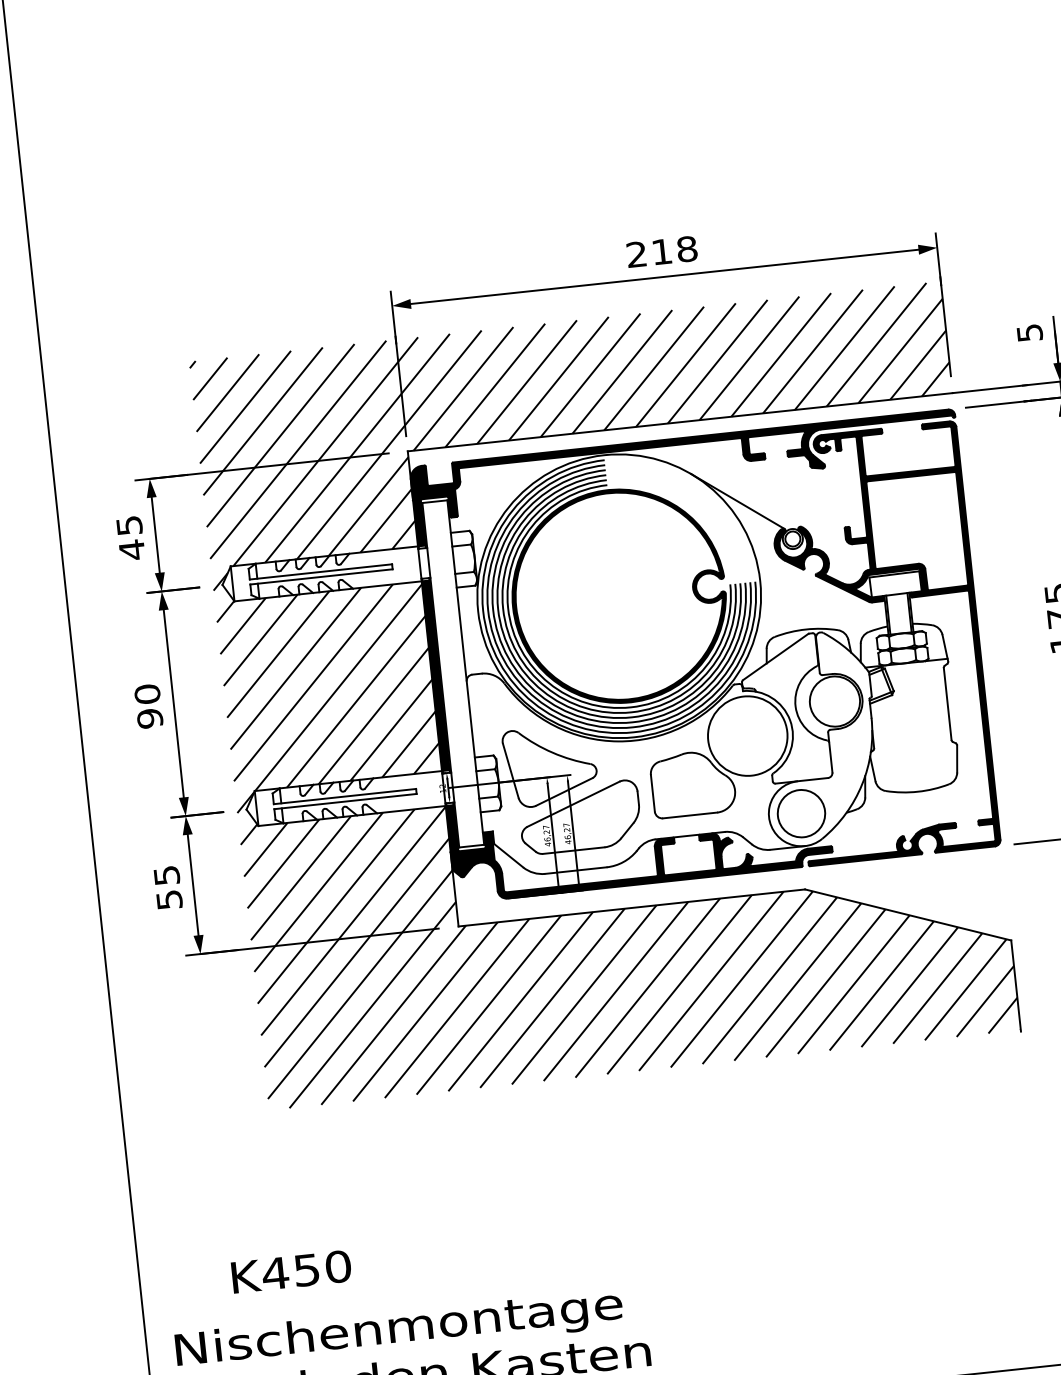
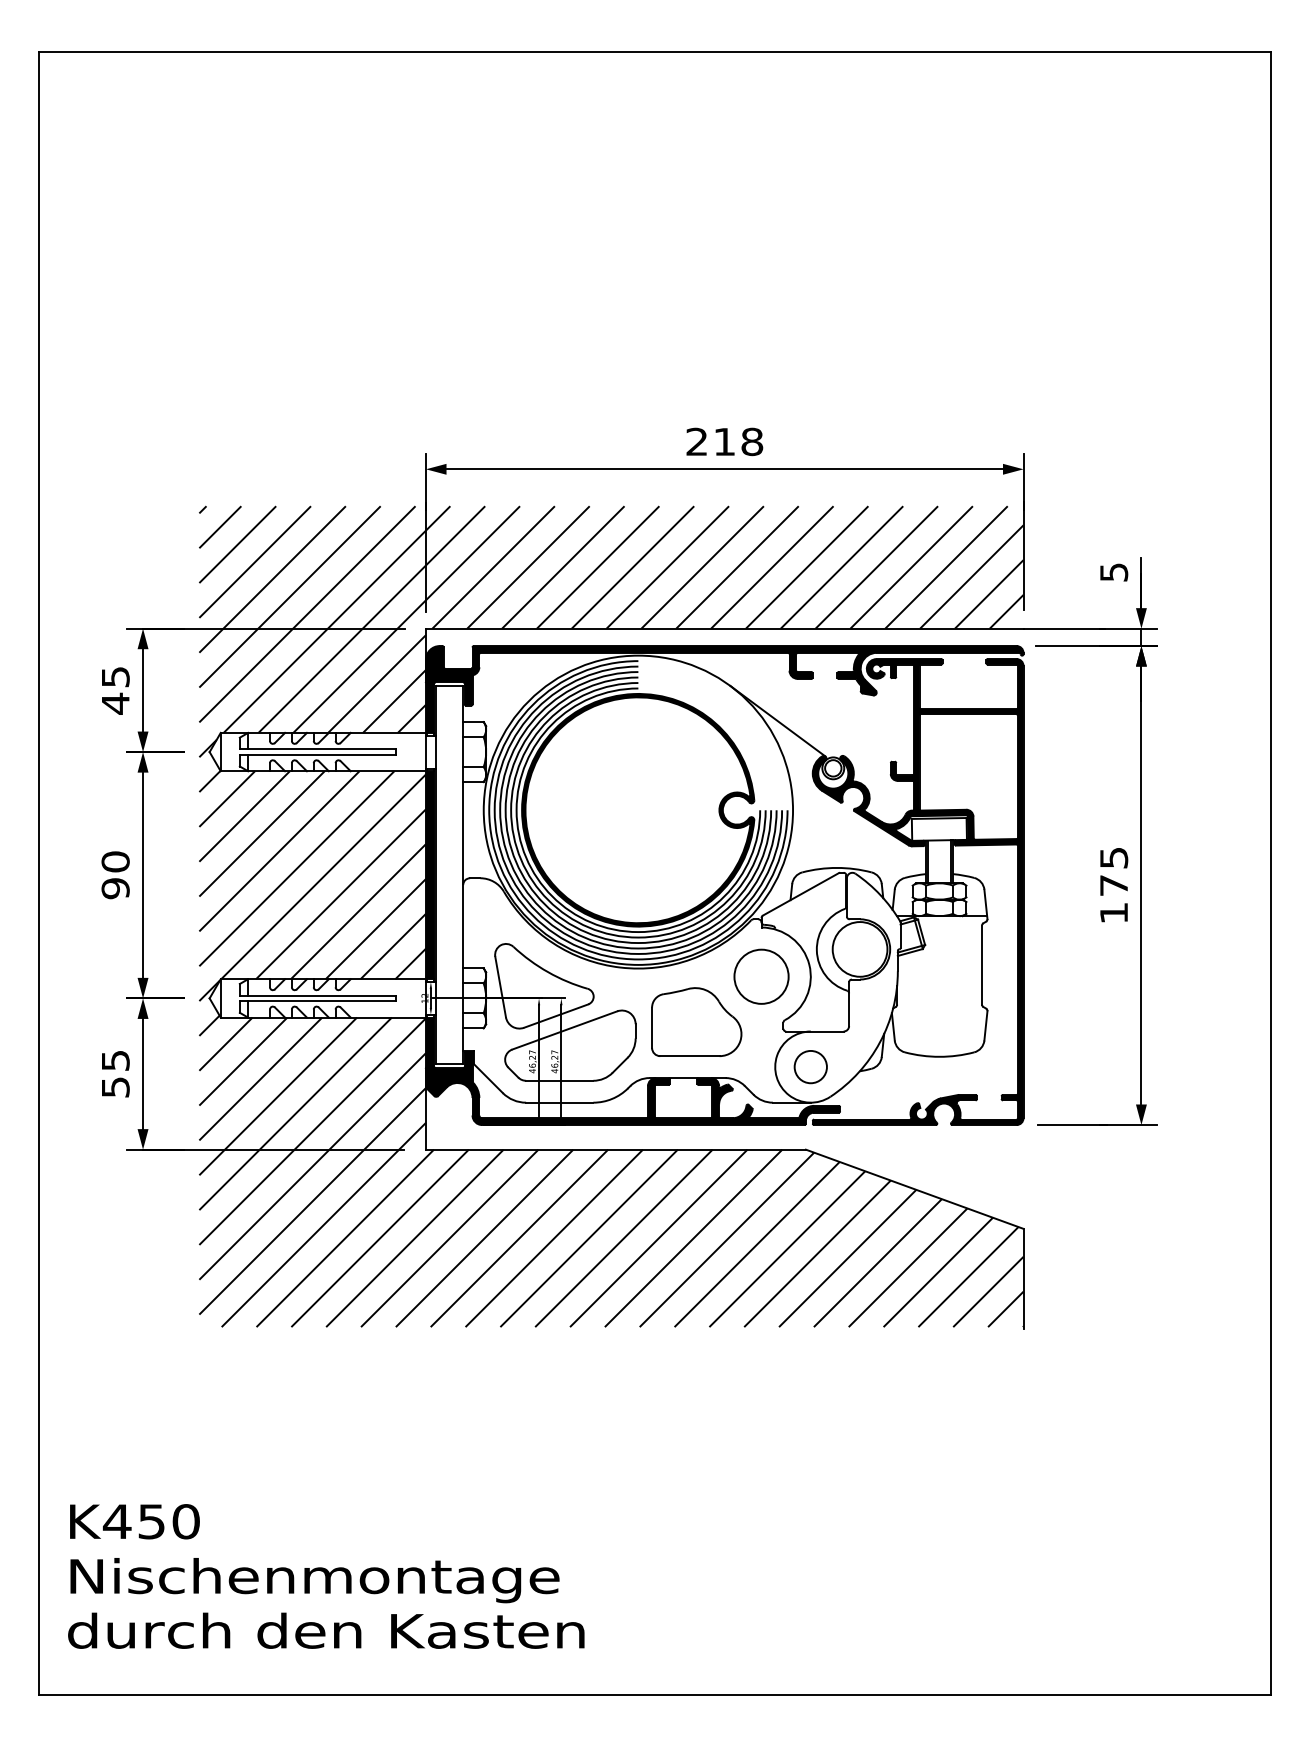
circle: (747, 735) -> (761, 976), size x0.62
circle: (801, 813) -> (810, 1066), size x0.62
text: (291, 1271) -> (134, 1521), moved

